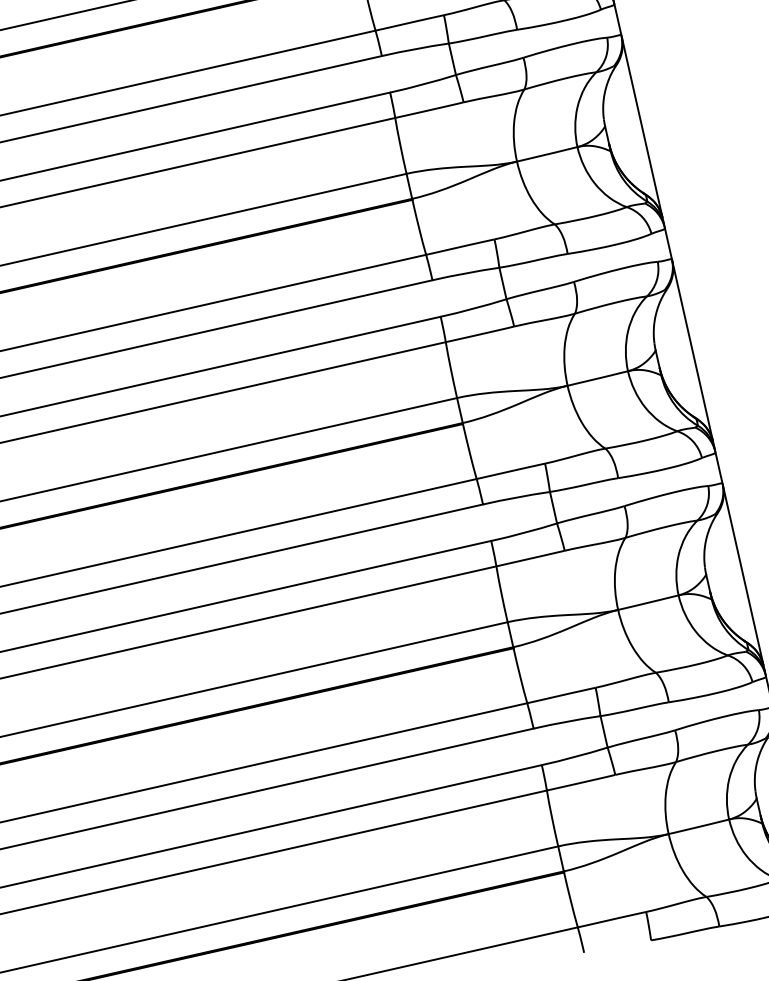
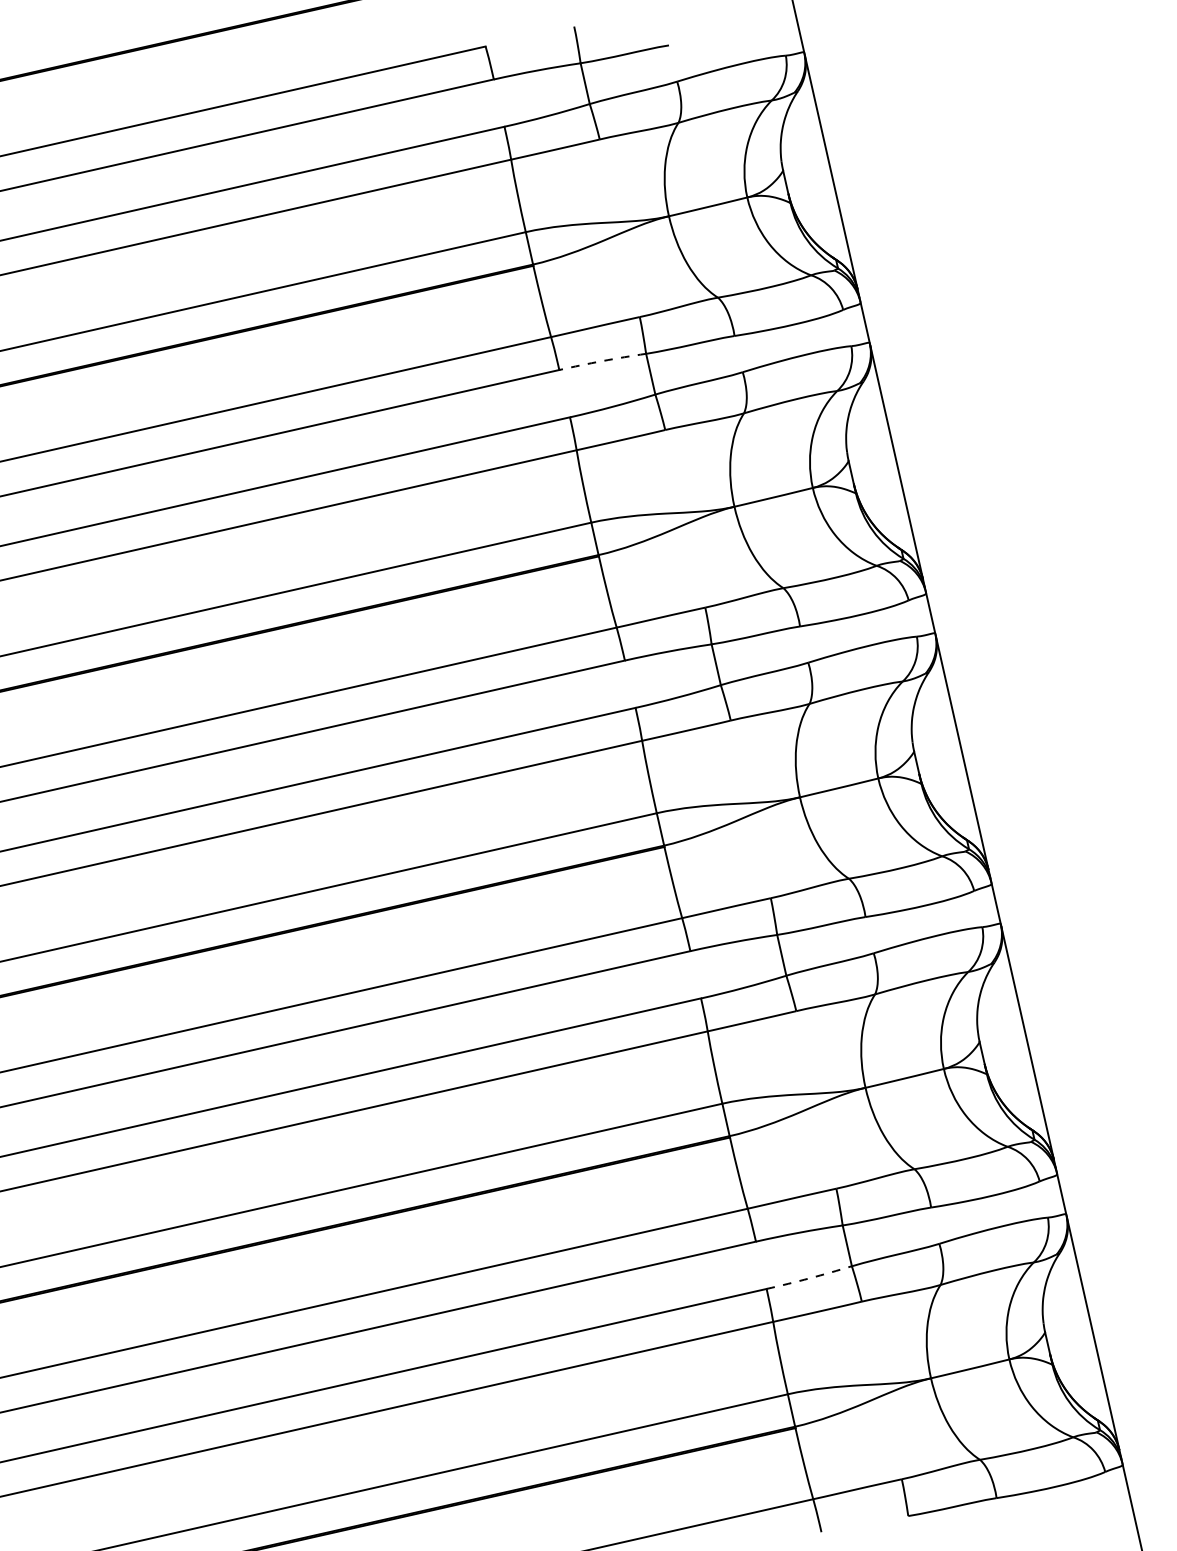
arc: (415, 49) -> (602, 361), solid -> dashed
arc: (574, 757) -> (809, 1278), solid -> dashed

